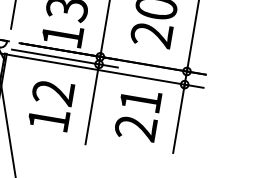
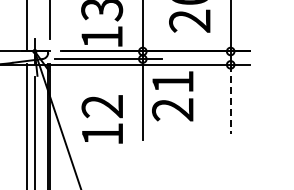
text: (50, 105) -> (101, 119), moved
text: (137, 114) -> (172, 96), moved
line: (178, 118) -> (230, 99), solid -> dashed

